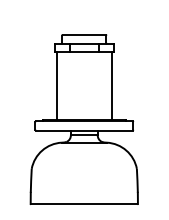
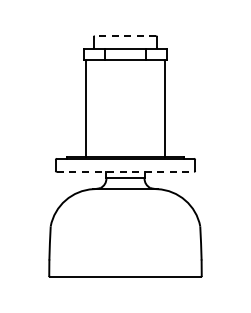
line: (84, 35) -> (125, 36), solid -> dashed
line: (84, 130) -> (125, 171), solid -> dashed

